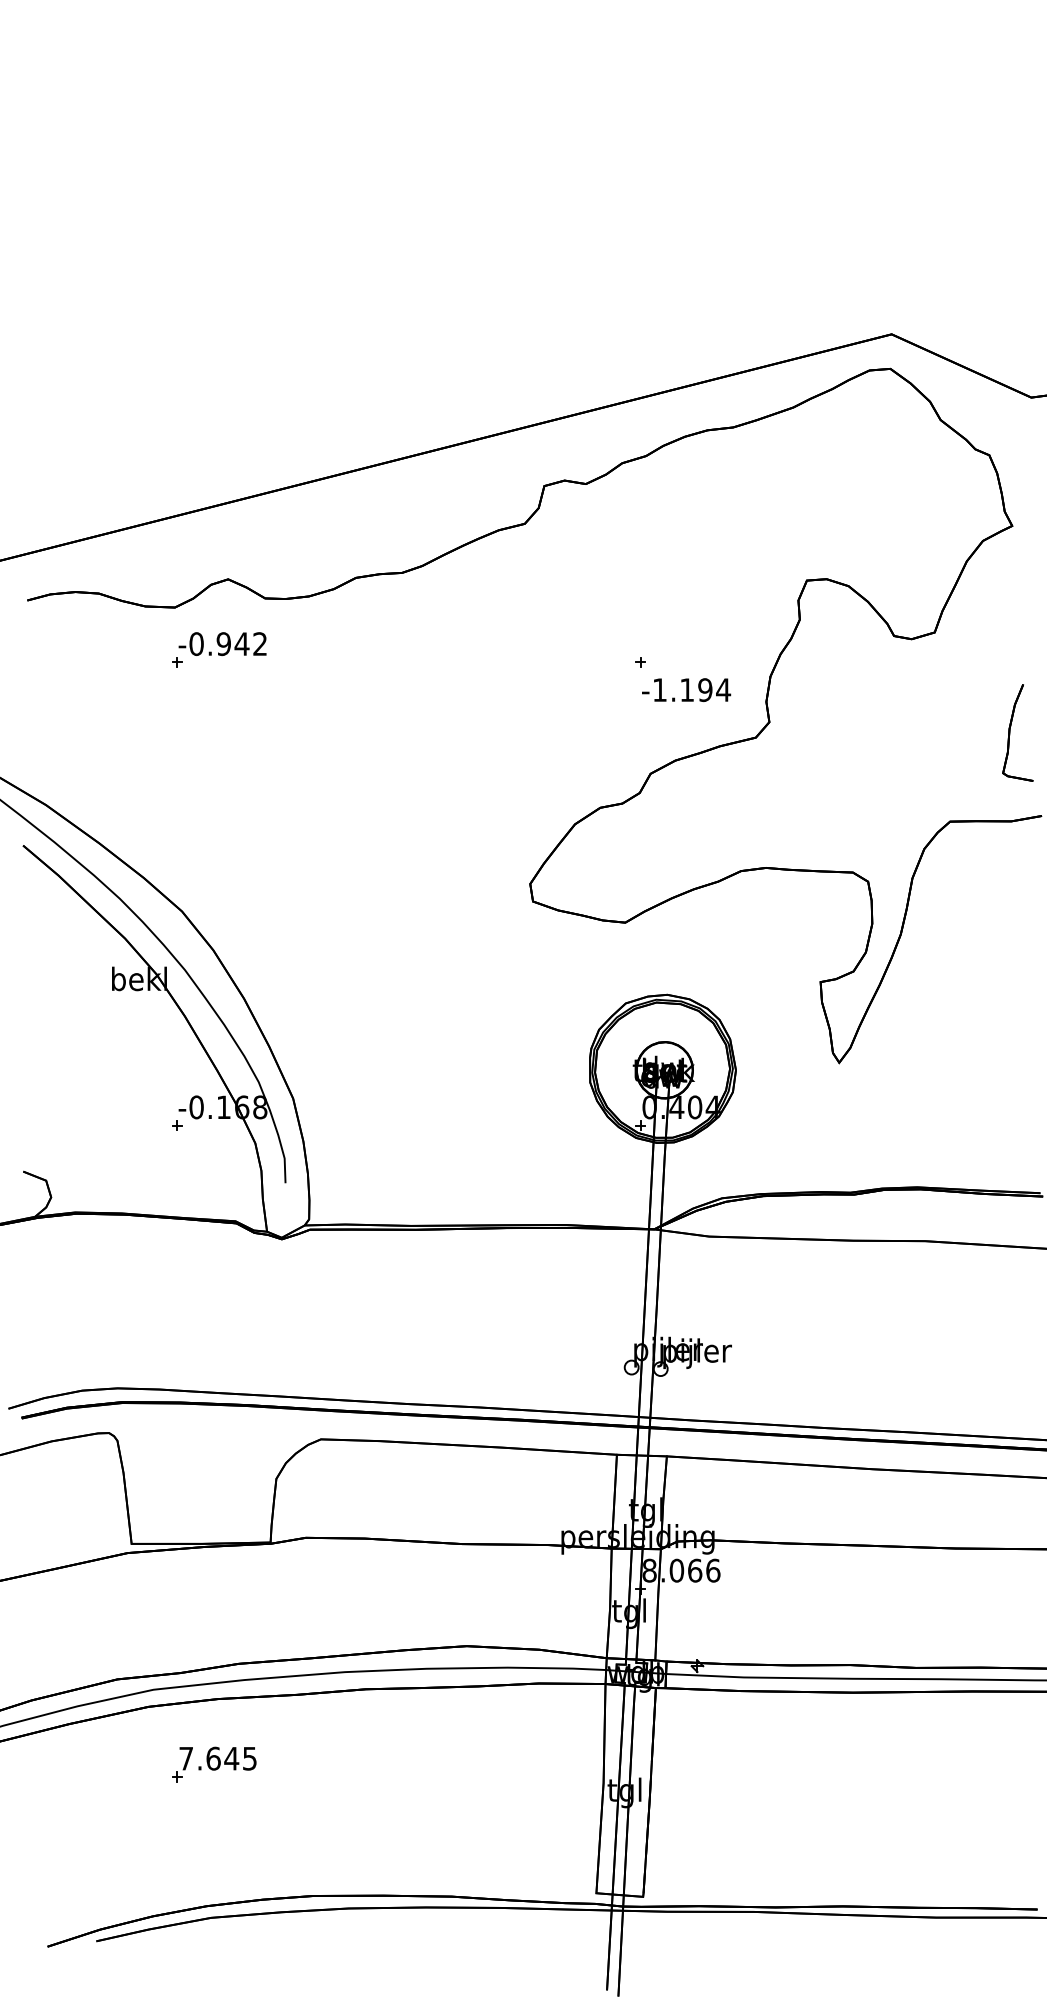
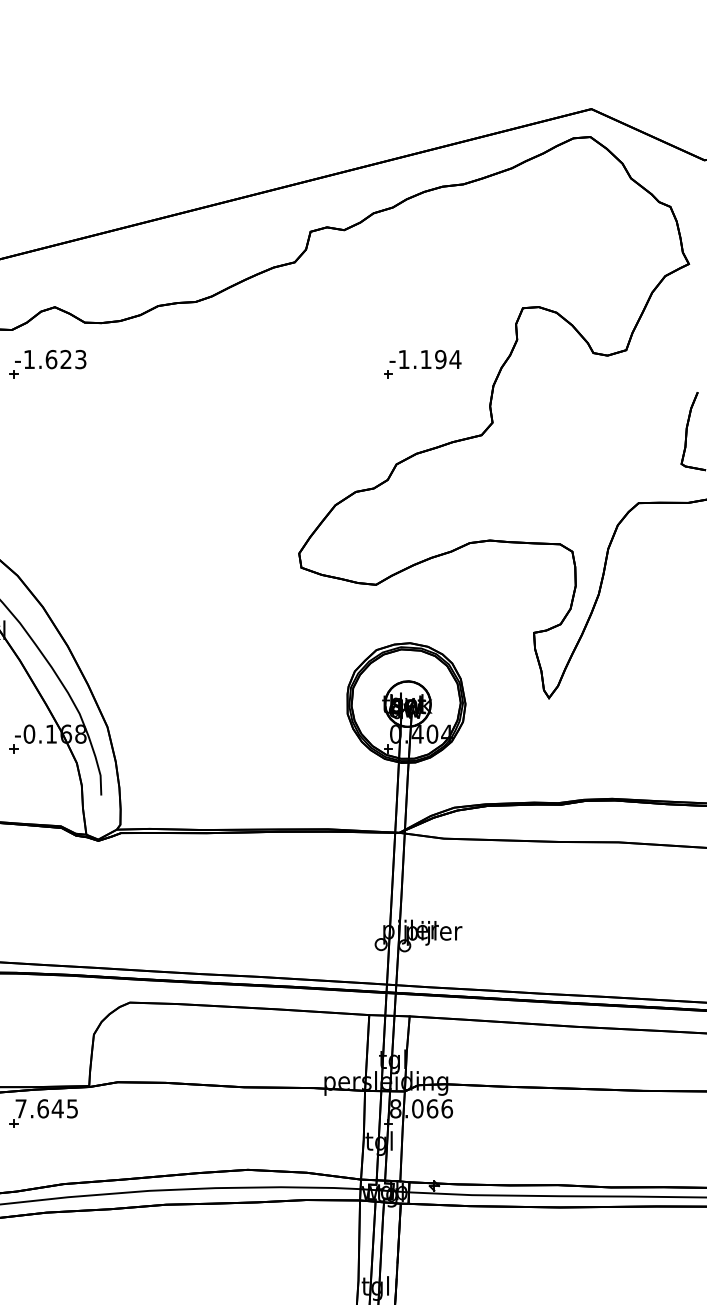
text: (228, 644) -> (55, 359), -0.942 -> -1.623
text: (686, 689) -> (425, 359), moved
part: (214, 1764) -> (43, 1113), moved

